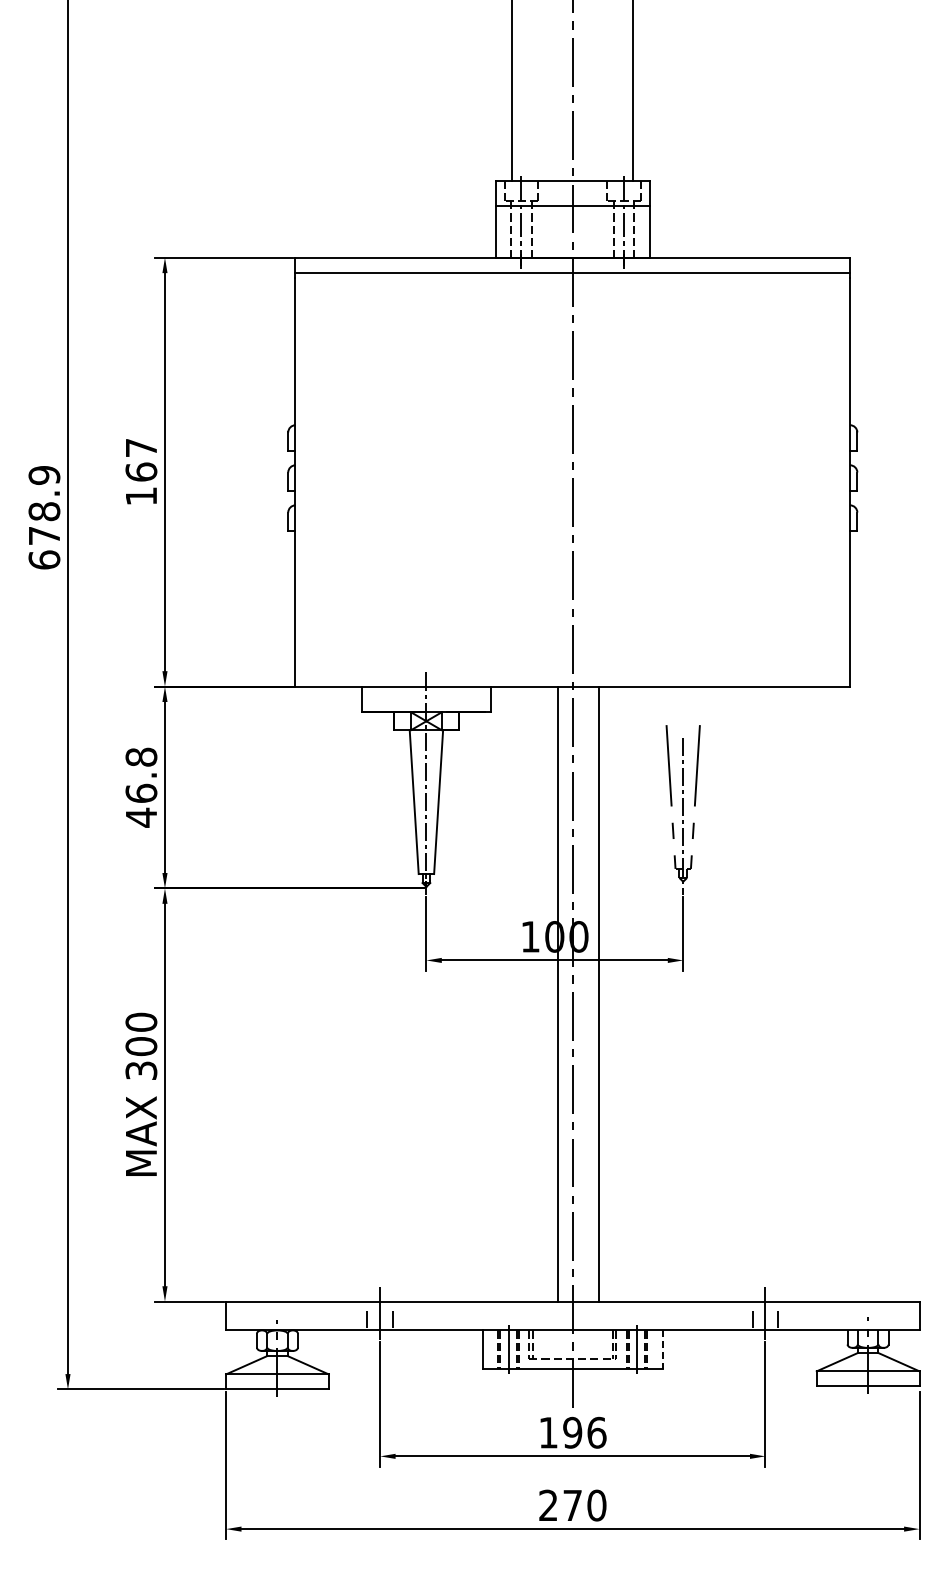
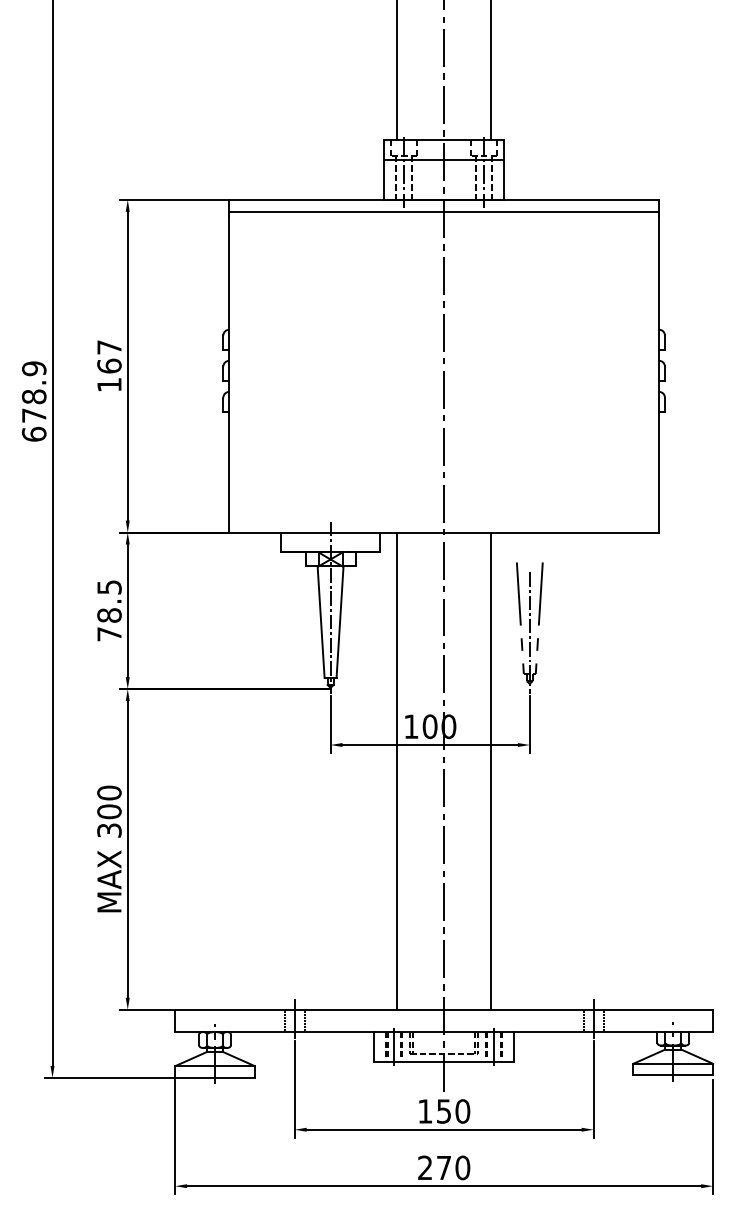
text: (141, 787) -> (109, 610), 46.8 -> 78.5
line: (558, 993) -> (397, 770), moved
line: (599, 993) -> (491, 770), moved
line: (662, 1350) -> (513, 1047), dashed -> solid
text: (584, 1432) -> (453, 1111), 196 -> 150

